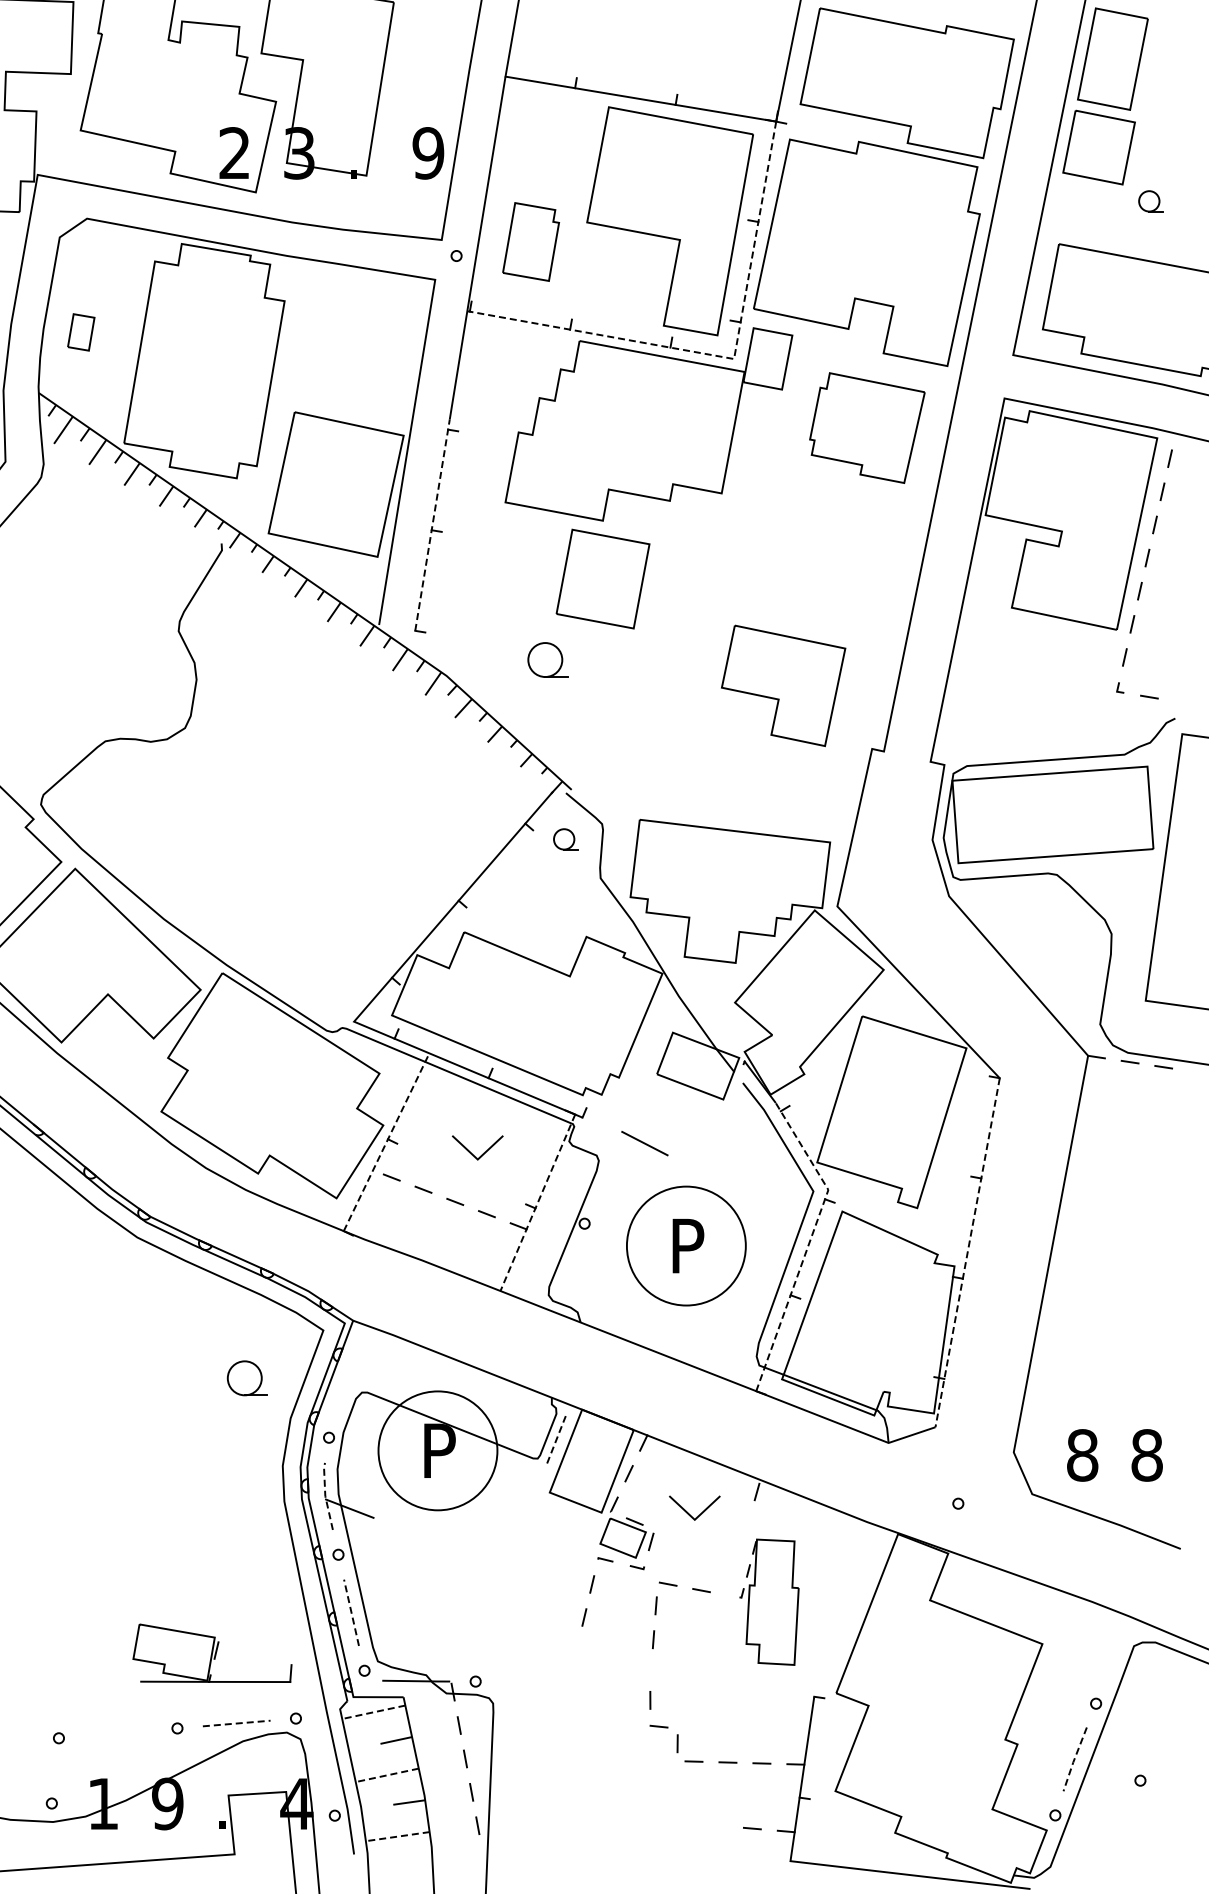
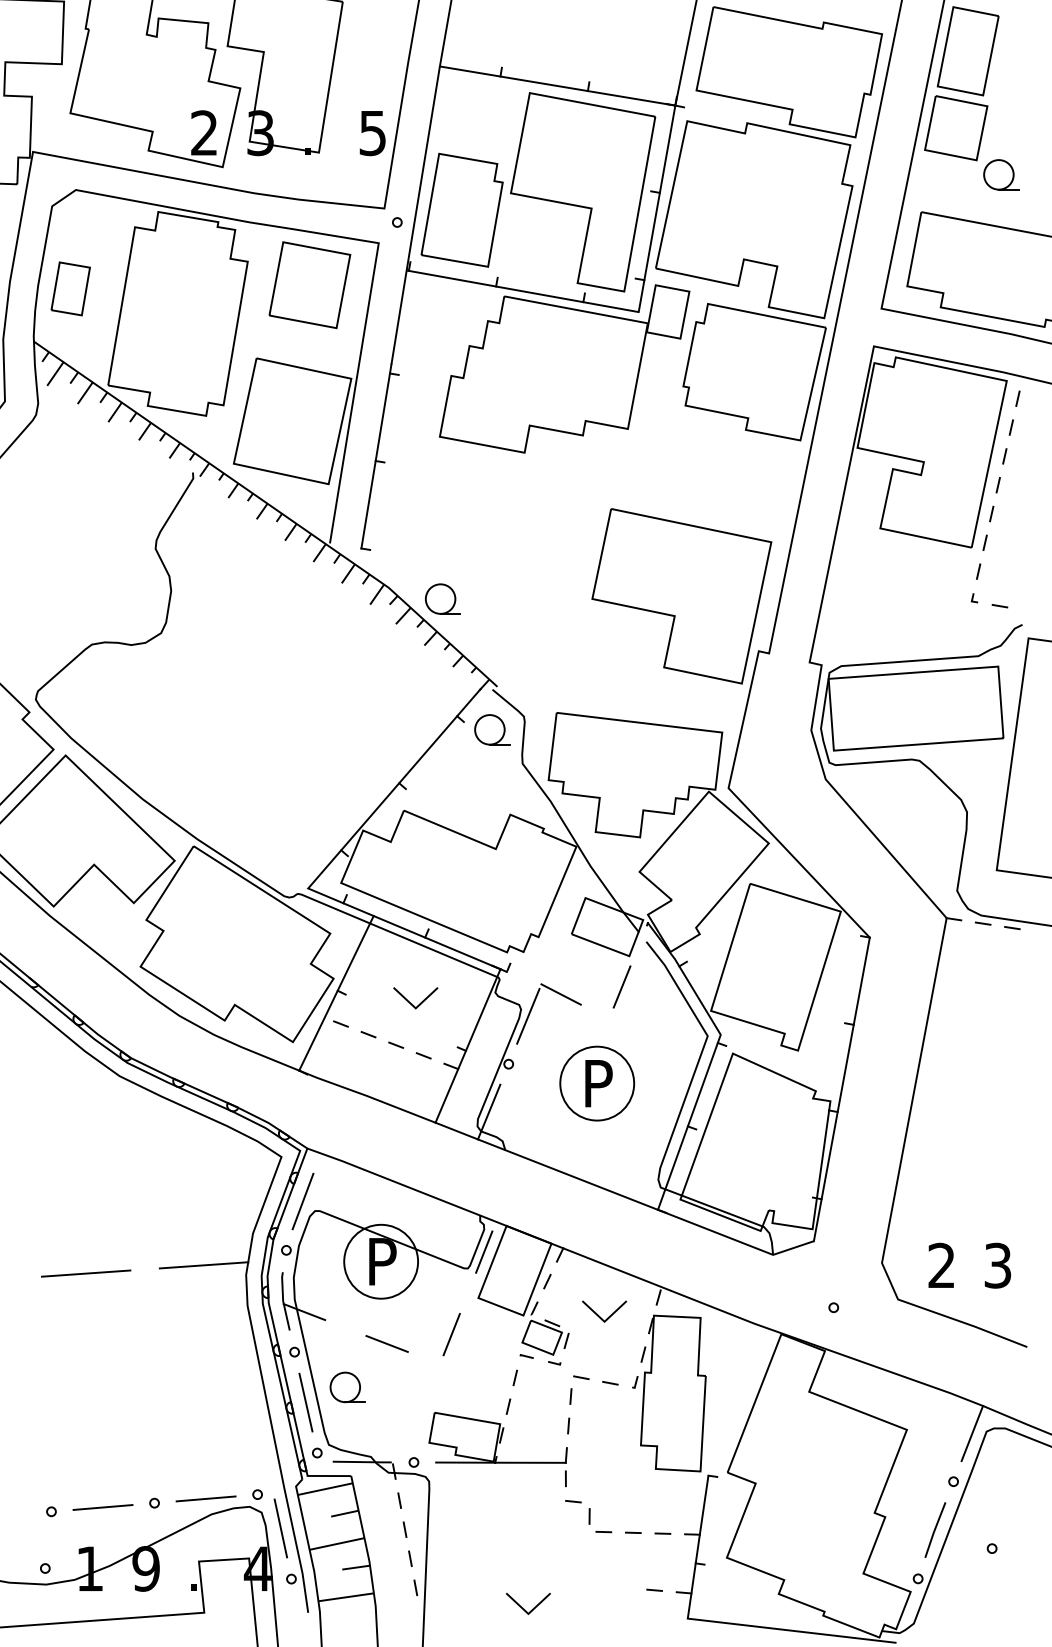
text: (428, 153) -> (372, 133), 9 -> 5
part: (1150, 201) -> (1000, 175), size x1.67
part: (530, 241) -> (461, 209), size x1.67
part: (81, 332) -> (71, 289), size x1.67
line: (719, 356) -> (626, 309), dashed -> solid
part: (867, 427) -> (754, 371), size x1.43
line: (432, 524) -> (376, 456), dashed -> solid
part: (602, 578) -> (309, 284), moved
part: (547, 659) -> (442, 598), moved
part: (783, 685) -> (681, 596), size x1.67
part: (565, 839) -> (492, 729), size x1.67
line: (714, 1134) -> (621, 986), added
line: (386, 1142) -> (336, 993), dashed -> solid
line: (607, 1168) -> (528, 1016), added
line: (537, 1202) -> (467, 1045), dashed -> solid
line: (809, 1241) -> (704, 1079), dashed -> solid
circle: (685, 1245) -> (596, 1083), size x0.71
line: (967, 1253) -> (841, 1090), dashed -> solid
line: (562, 1278) -> (489, 1111), added
part: (246, 1378) -> (346, 1387), moved
line: (348, 1381) -> (303, 1201), added
line: (556, 1439) -> (484, 1251), dashed -> solid
circle: (437, 1450) -> (380, 1261), size x0.71
line: (234, 1454) -> (204, 1264), added
text: (1082, 1455) -> (941, 1265), 8 -> 2
text: (1146, 1455) -> (997, 1265), 8 -> 3
line: (98, 1464) -> (85, 1273), added
line: (325, 1496) -> (283, 1301), dashed -> solid
line: (518, 1534) -> (451, 1334), added
line: (444, 1545) -> (386, 1344), added
part: (769, 1601) -> (669, 1392), size x1.43
line: (351, 1612) -> (305, 1402), dashed -> solid
line: (1117, 1648) -> (972, 1433), added
part: (212, 1652) -> (498, 1437), moved
line: (373, 1712) -> (325, 1489), dashed -> solid
line: (236, 1723) -> (205, 1498), dashed -> solid
line: (118, 1733) -> (103, 1507), added
line: (322, 1757) -> (280, 1528), added
line: (1074, 1759) -> (934, 1530), dashed -> solid
line: (386, 1775) -> (336, 1544), dashed -> solid
line: (397, 1836) -> (345, 1597), dashed -> solid
line: (613, 1848) -> (533, 1607), added

